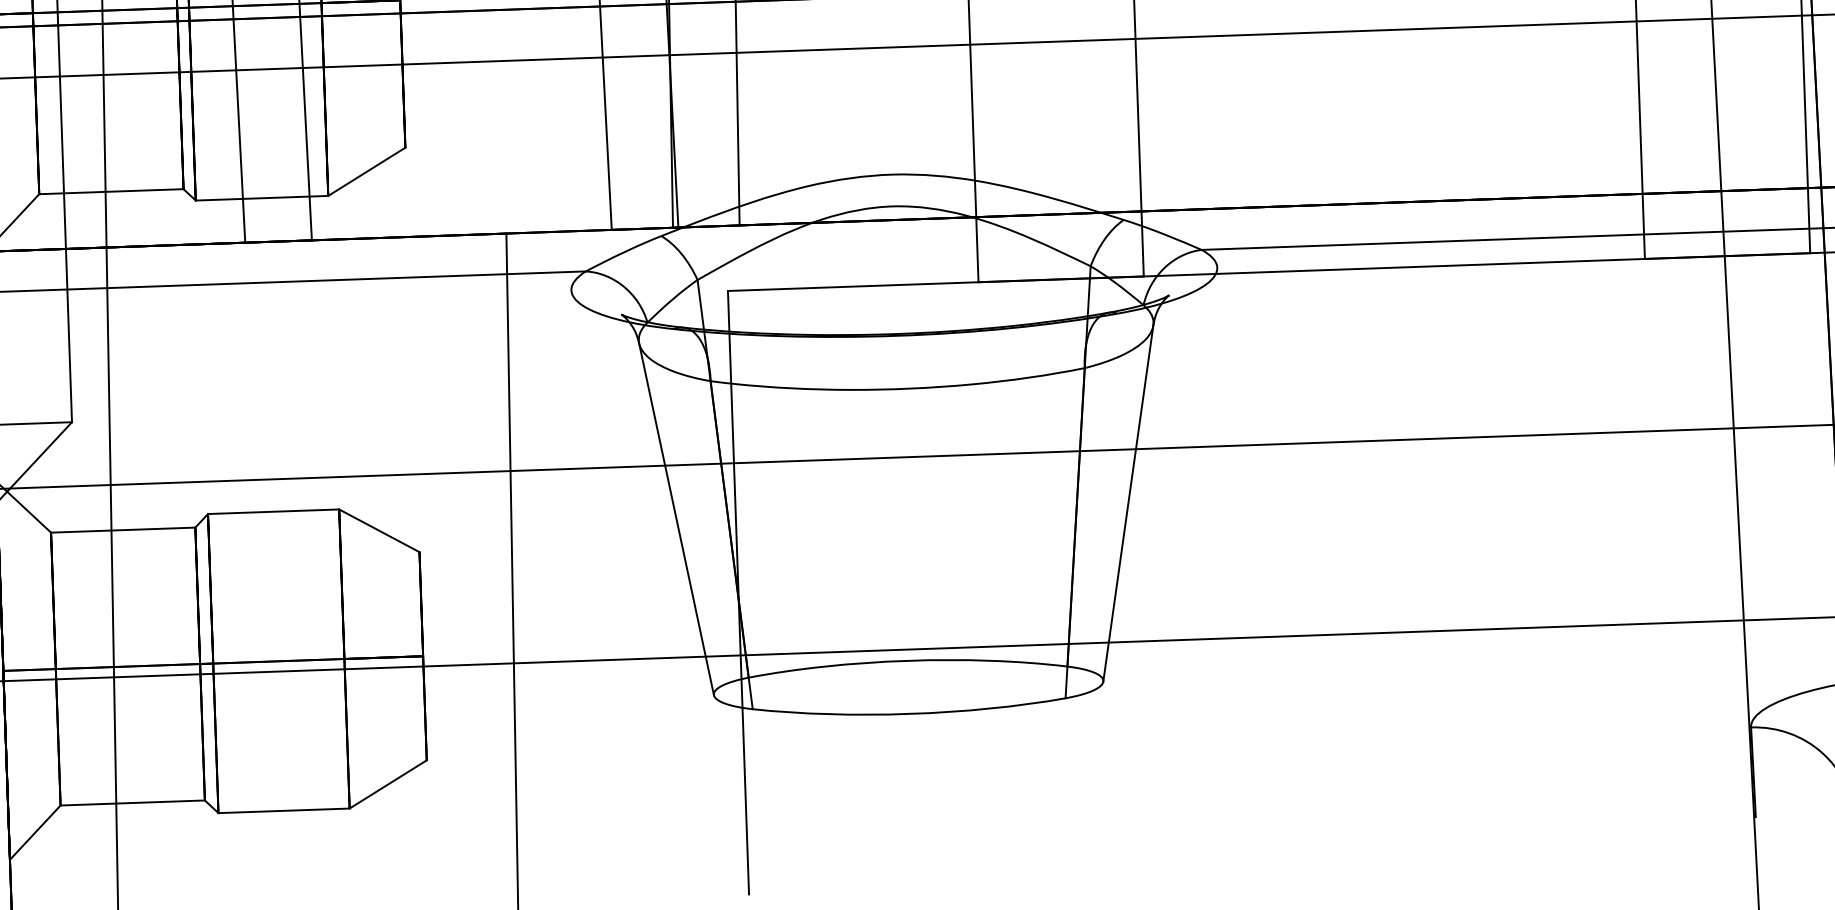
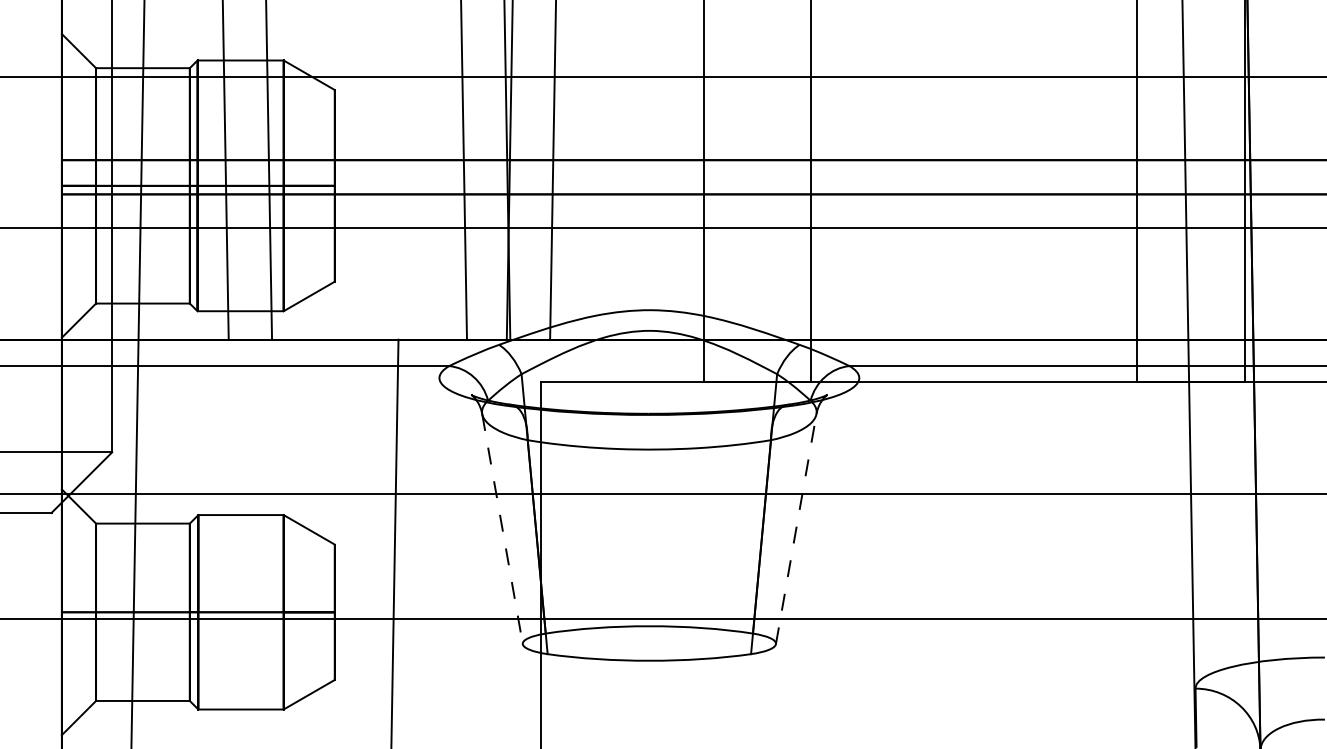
line: (1128, 504) -> (796, 529), solid -> dashed
line: (676, 519) -> (502, 529), solid -> dashed

